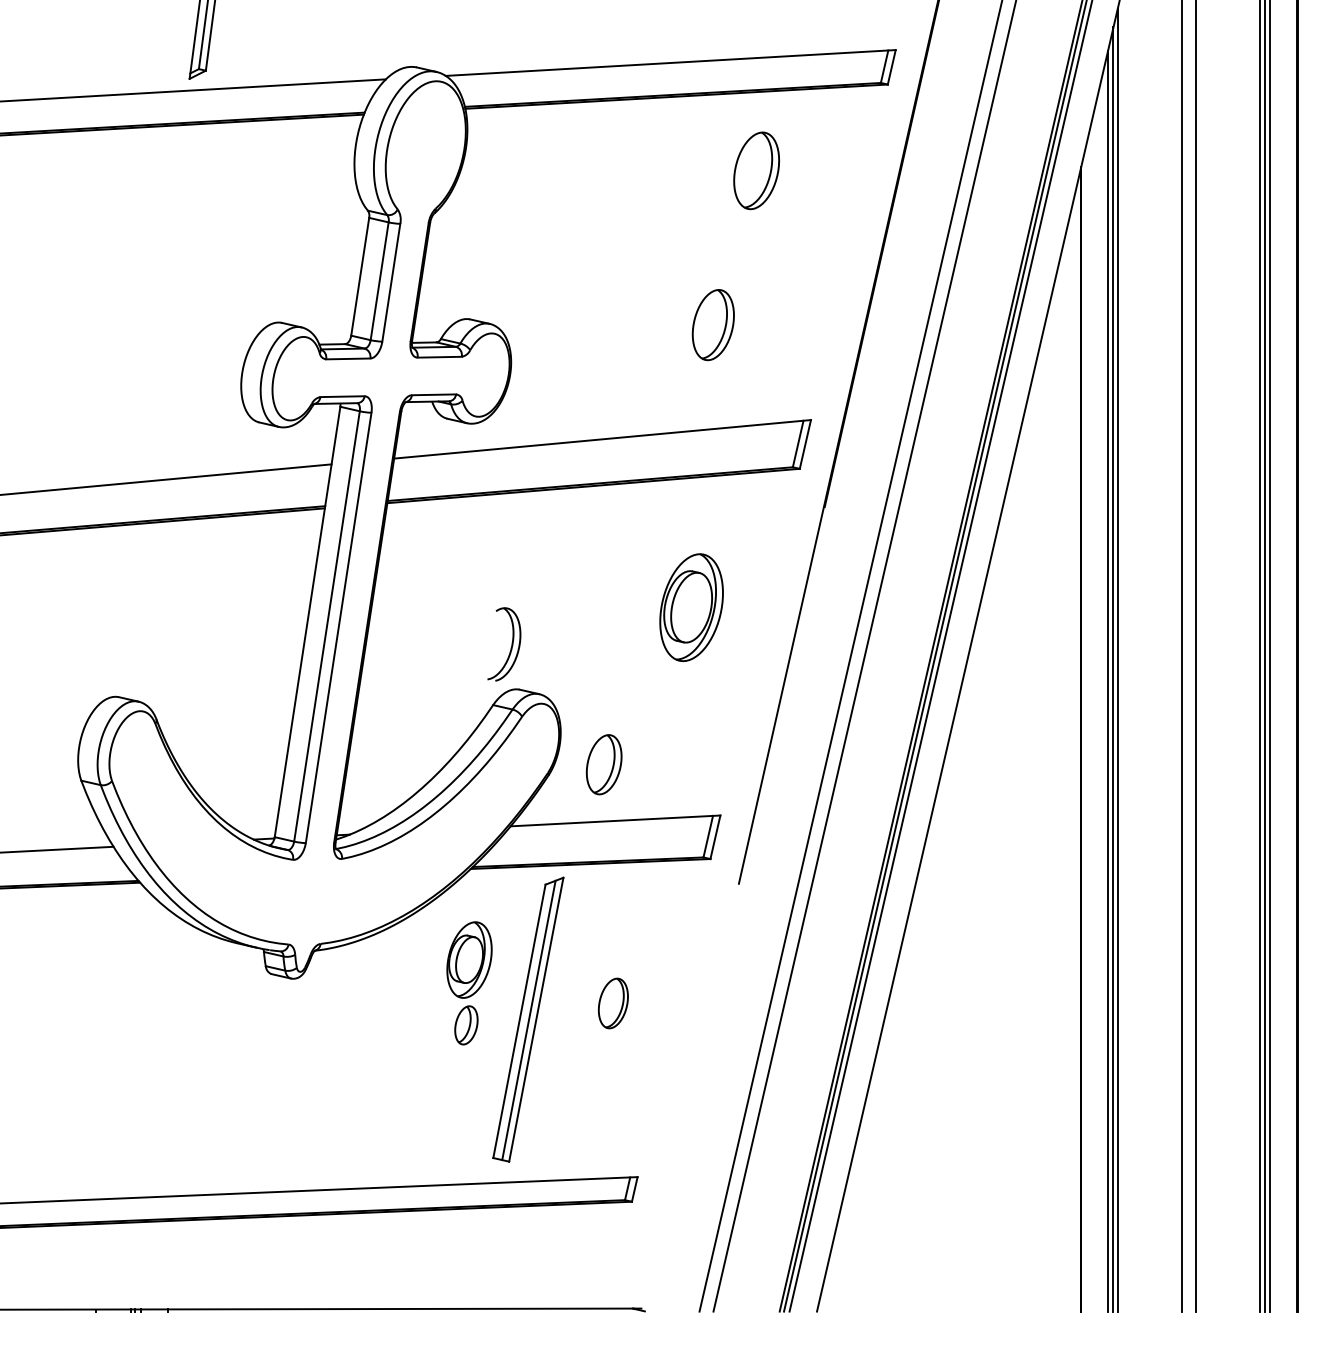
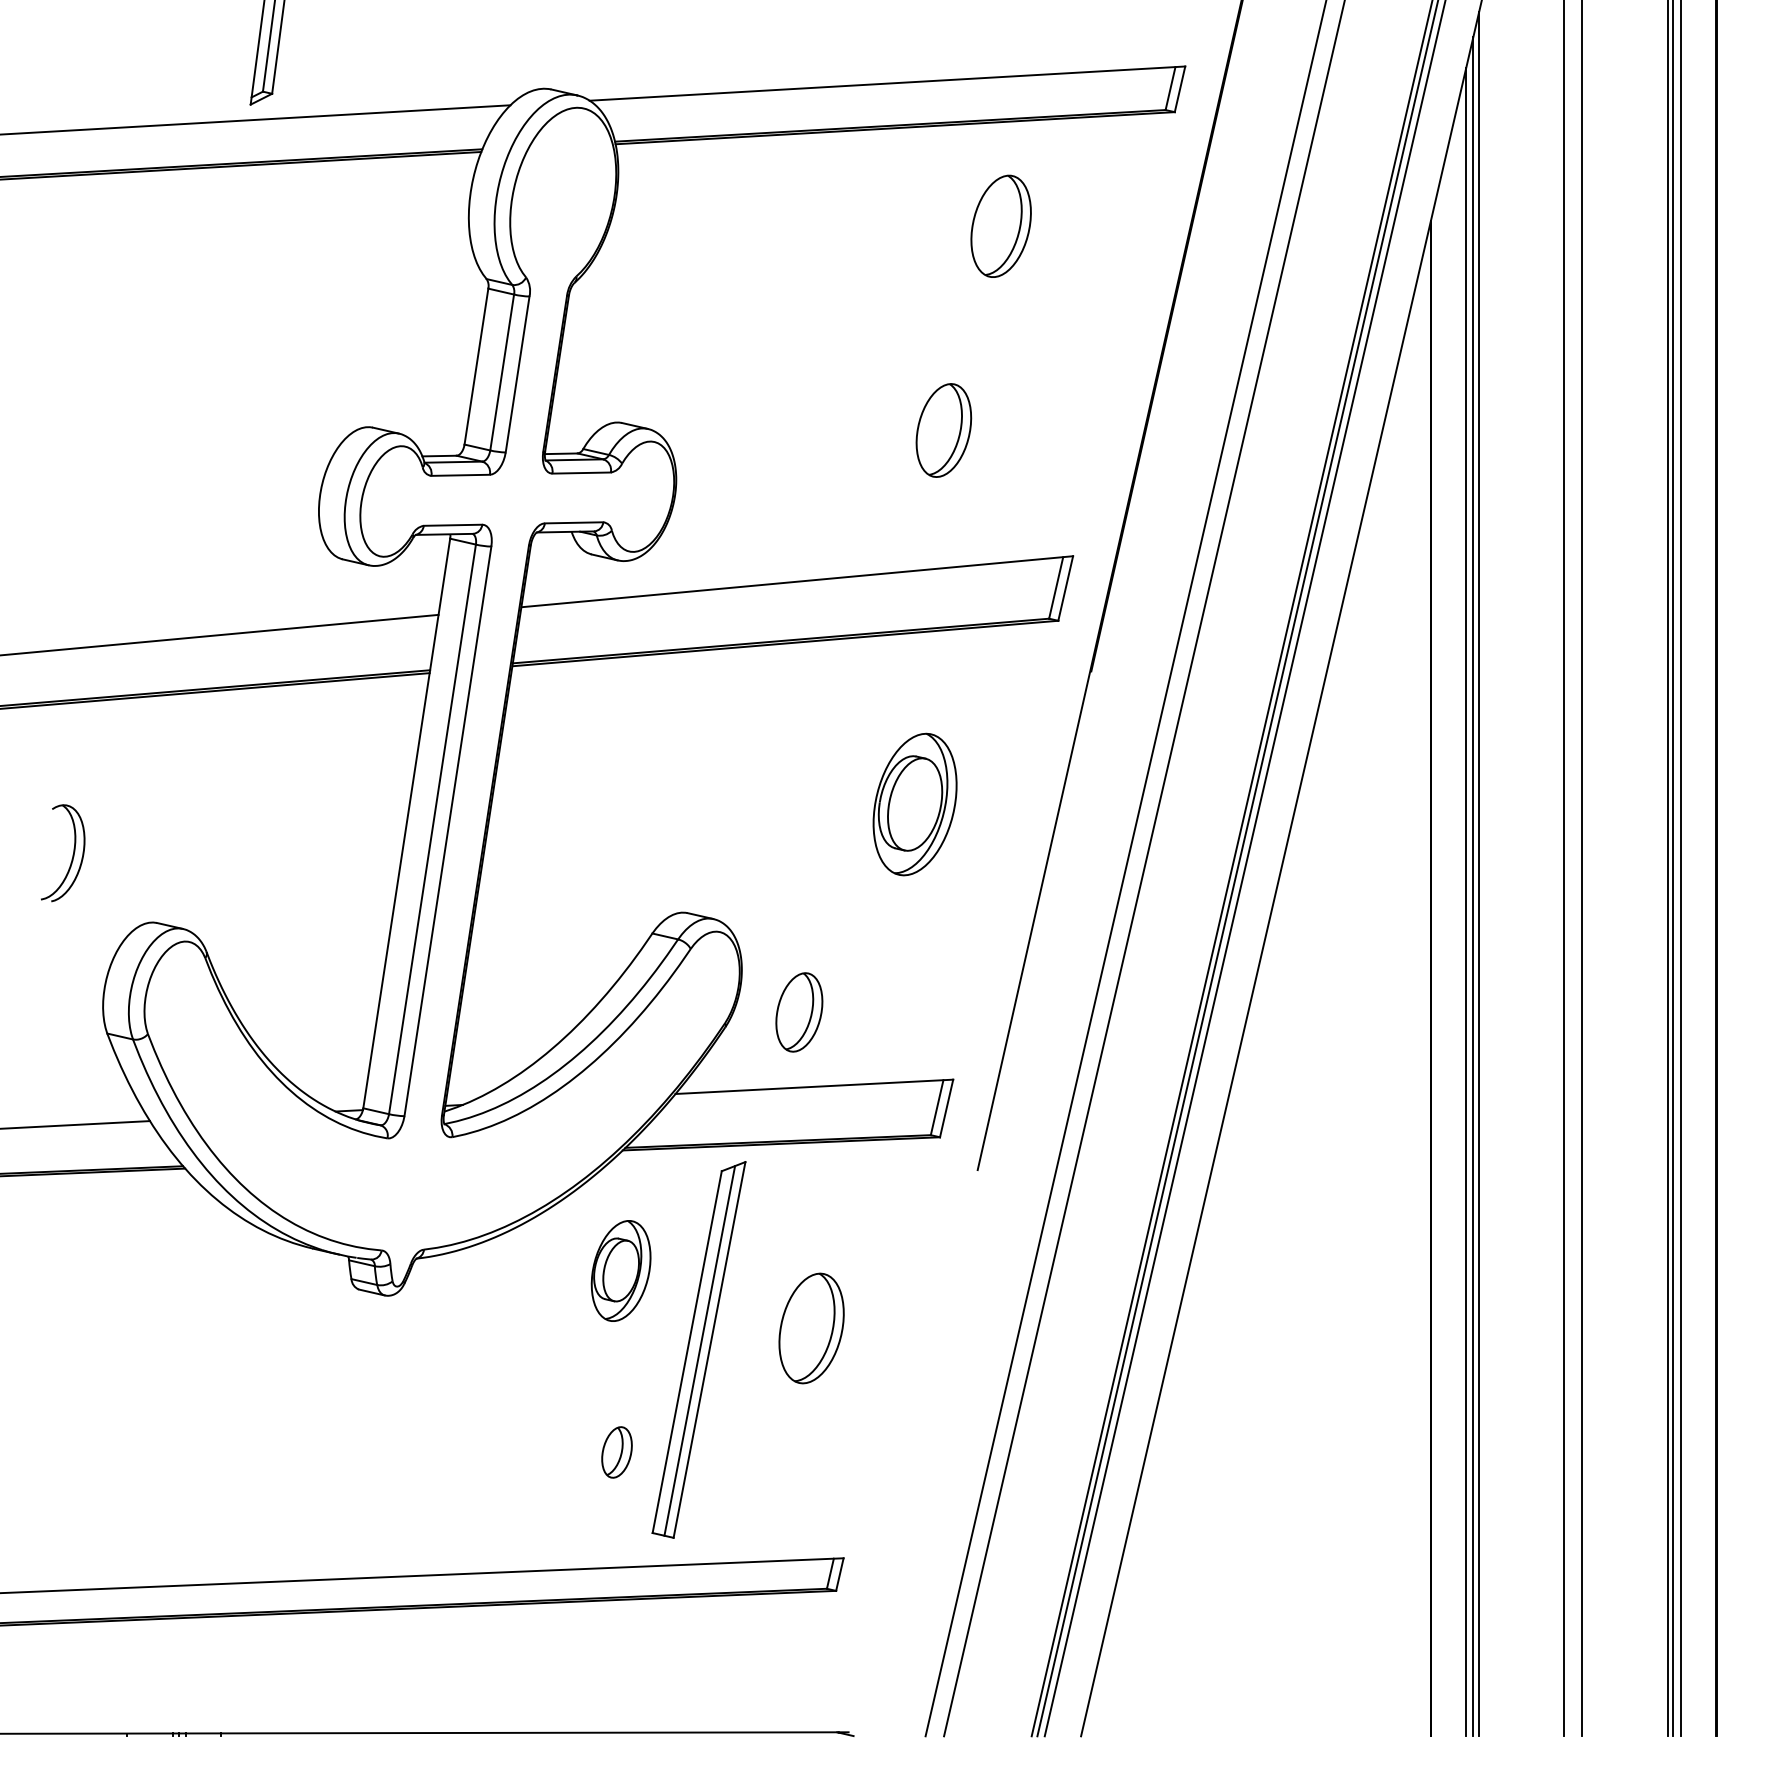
part: (511, 645) -> (72, 854), moved
part: (613, 1003) -> (811, 1328), size x1.67
part: (466, 1025) -> (616, 1452), moved

